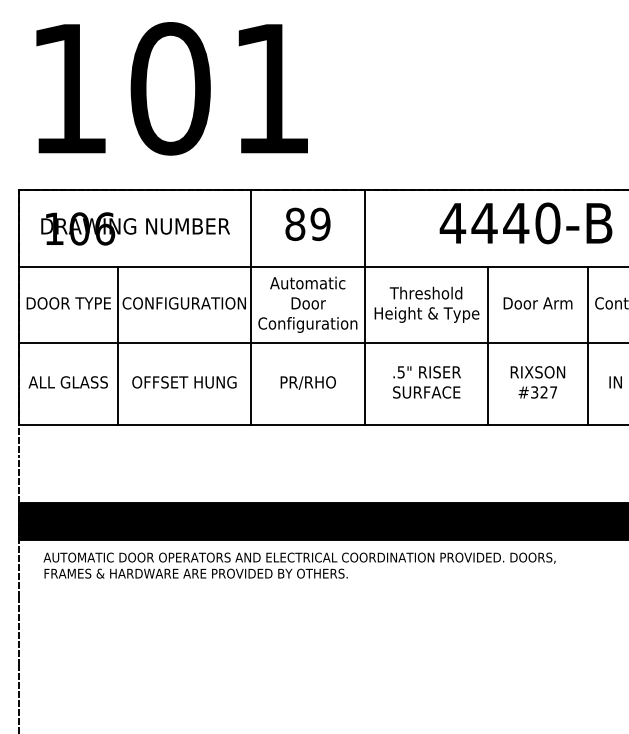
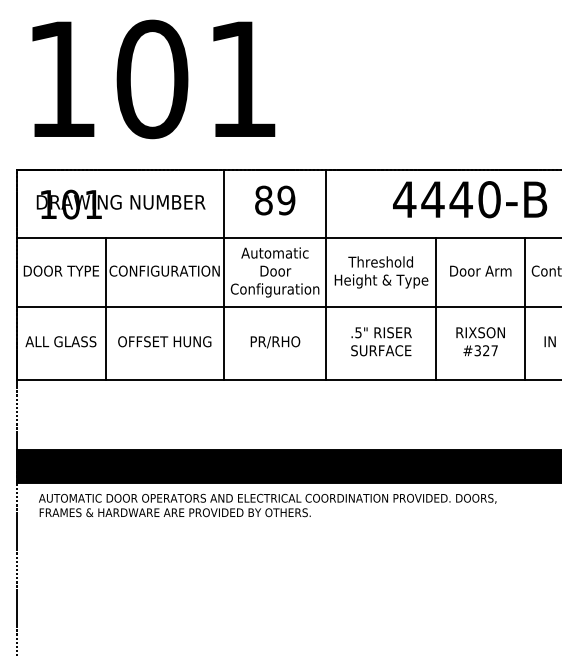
text: (104, 228) -> (93, 204), 106 -> 101

